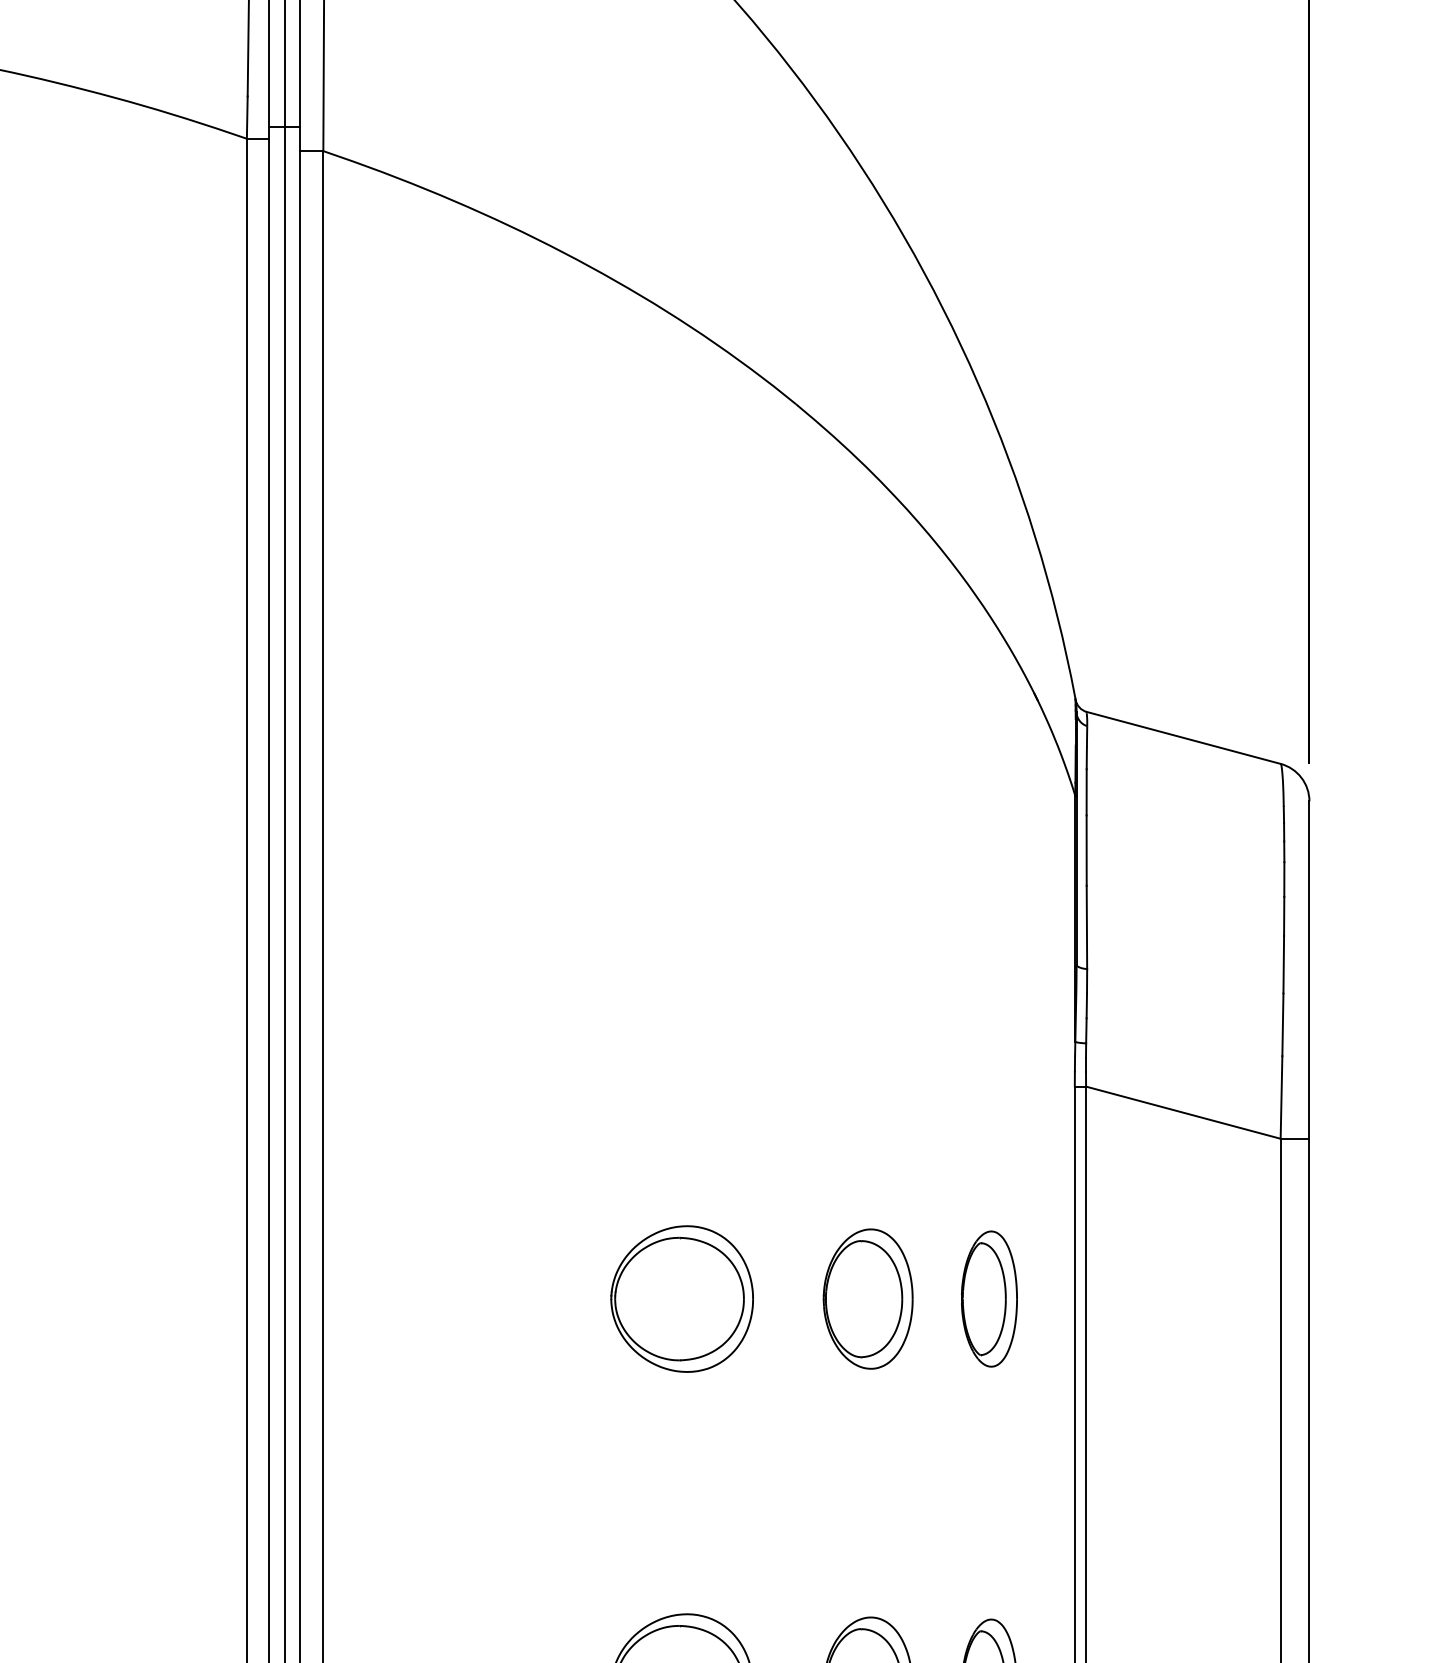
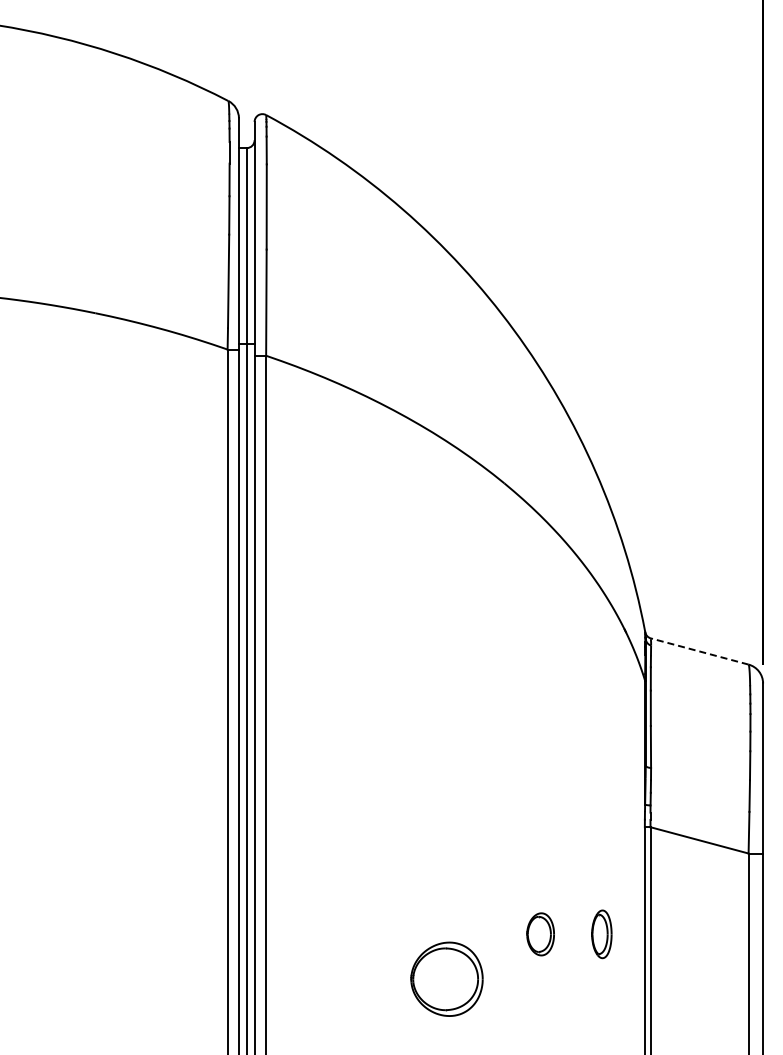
line: (1183, 737) -> (699, 651), solid -> dashed
part: (681, 1297) -> (446, 978), moved
part: (867, 1299) -> (540, 934), size x0.6
part: (988, 1299) -> (601, 934), size x0.7

